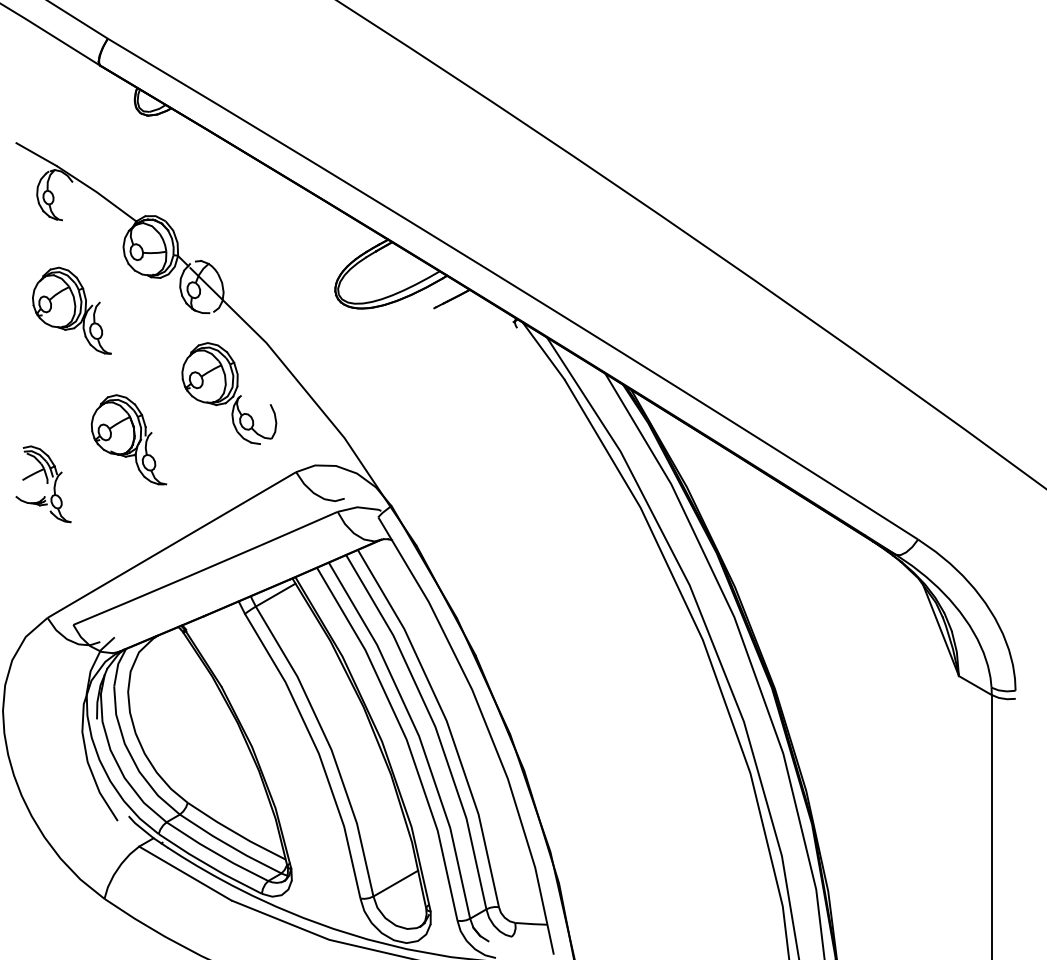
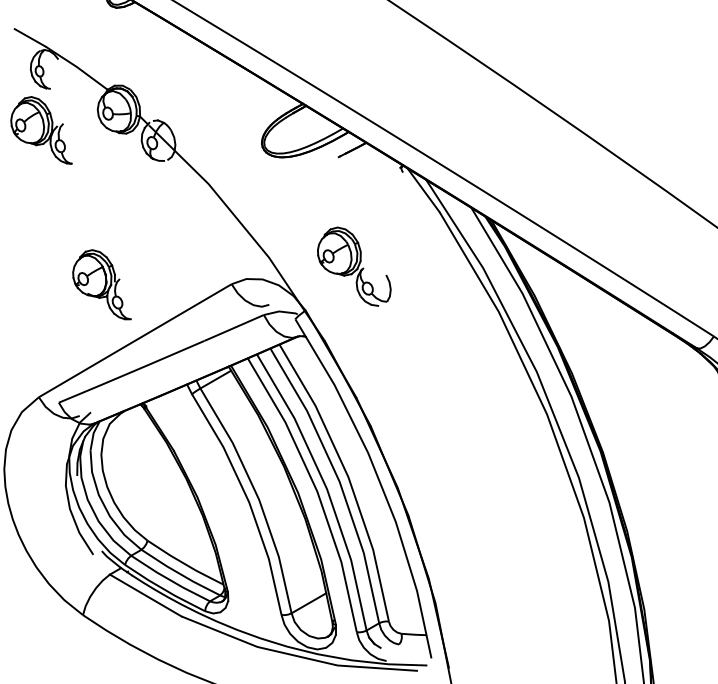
part: (71, 310) -> (41, 130), moved
part: (229, 393) -> (354, 266), moved
part: (128, 439) -> (101, 284), moved
part: (43, 484) -> (35, 293), removed

